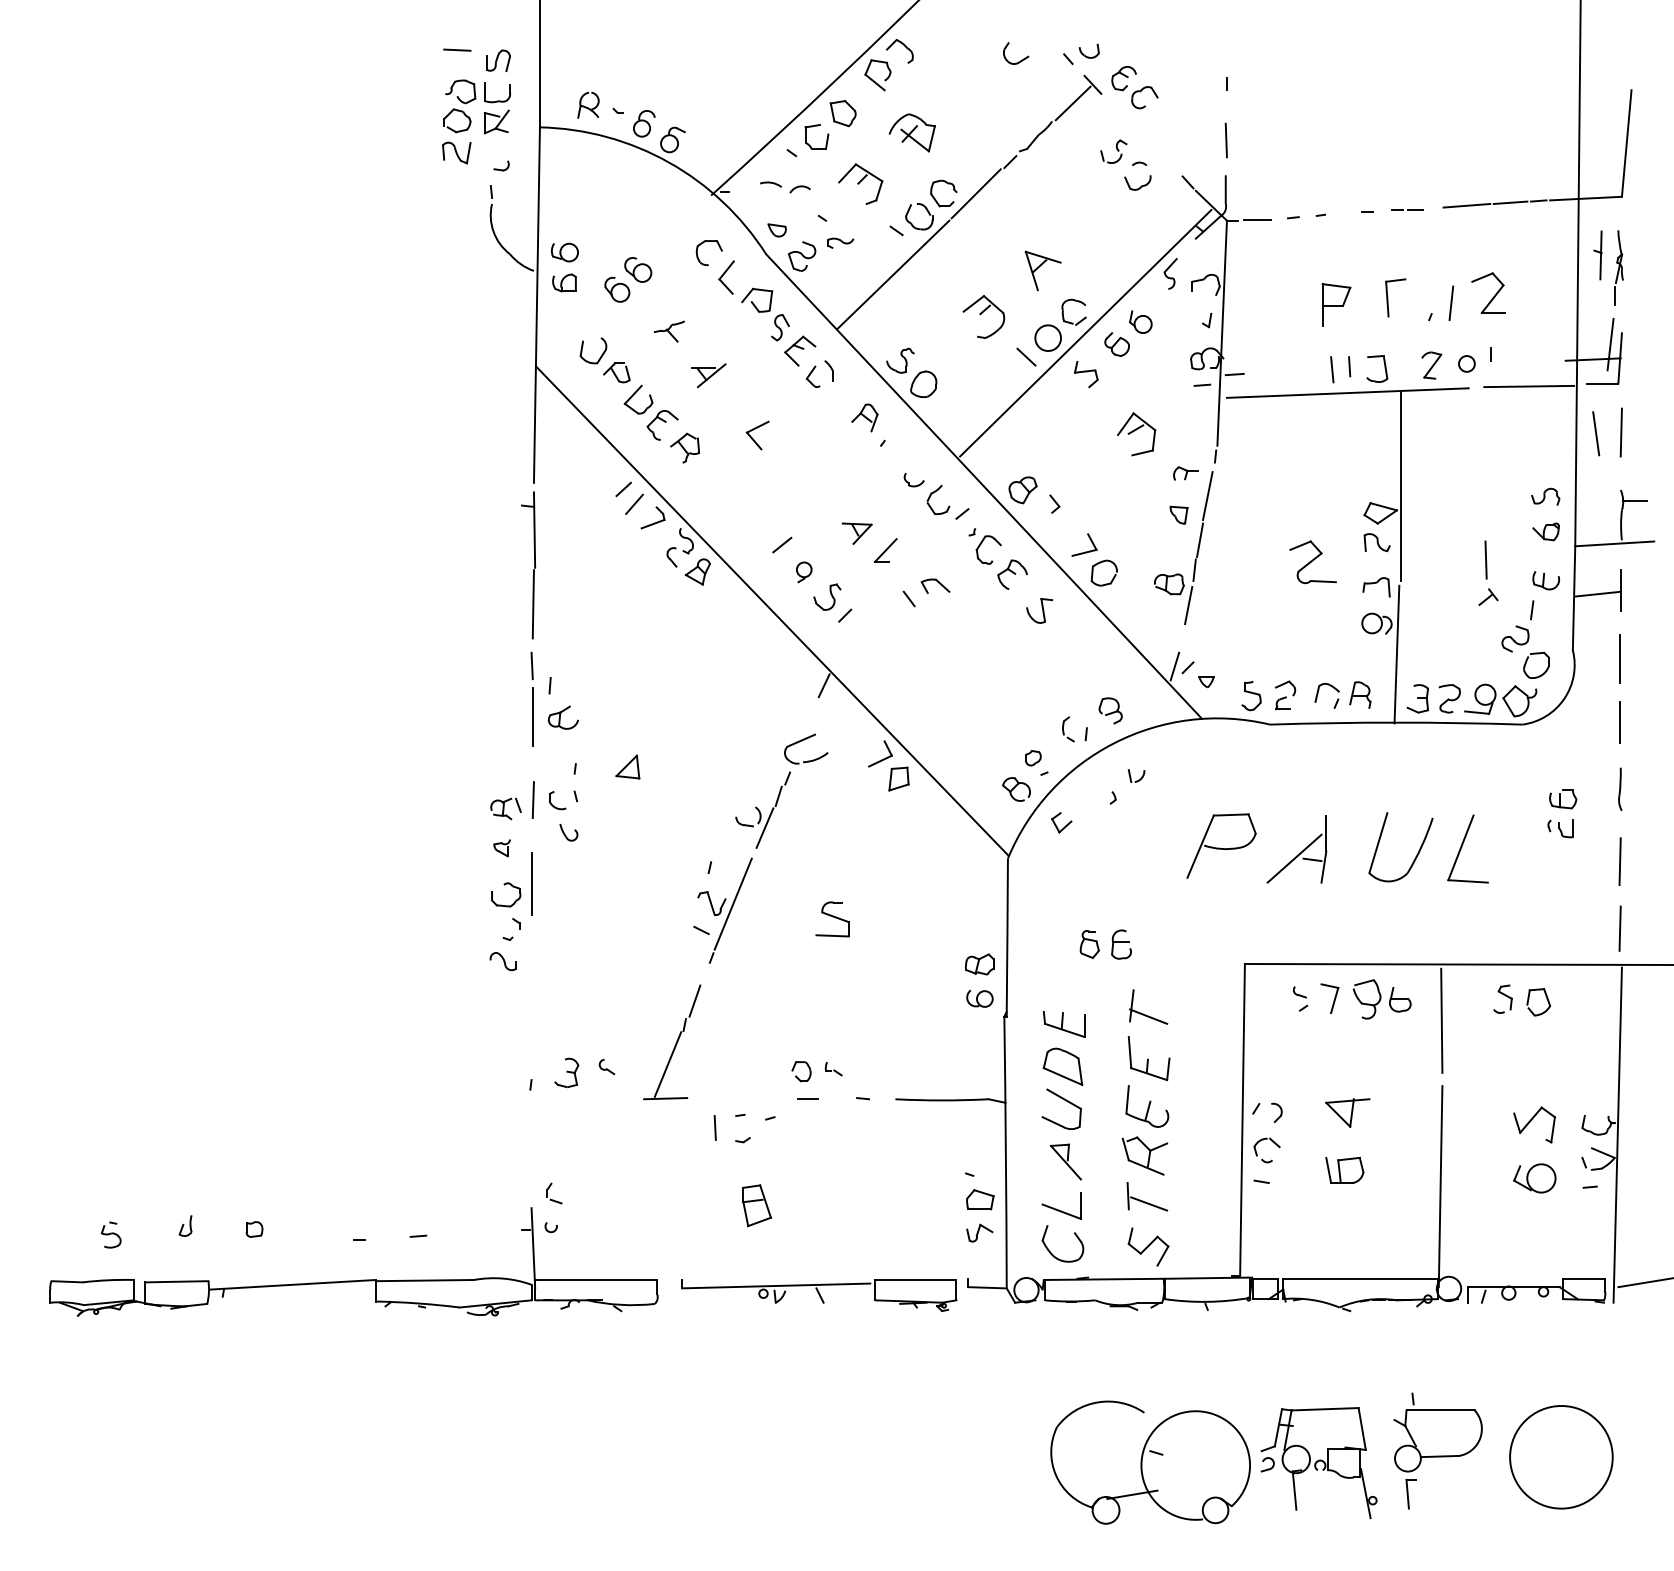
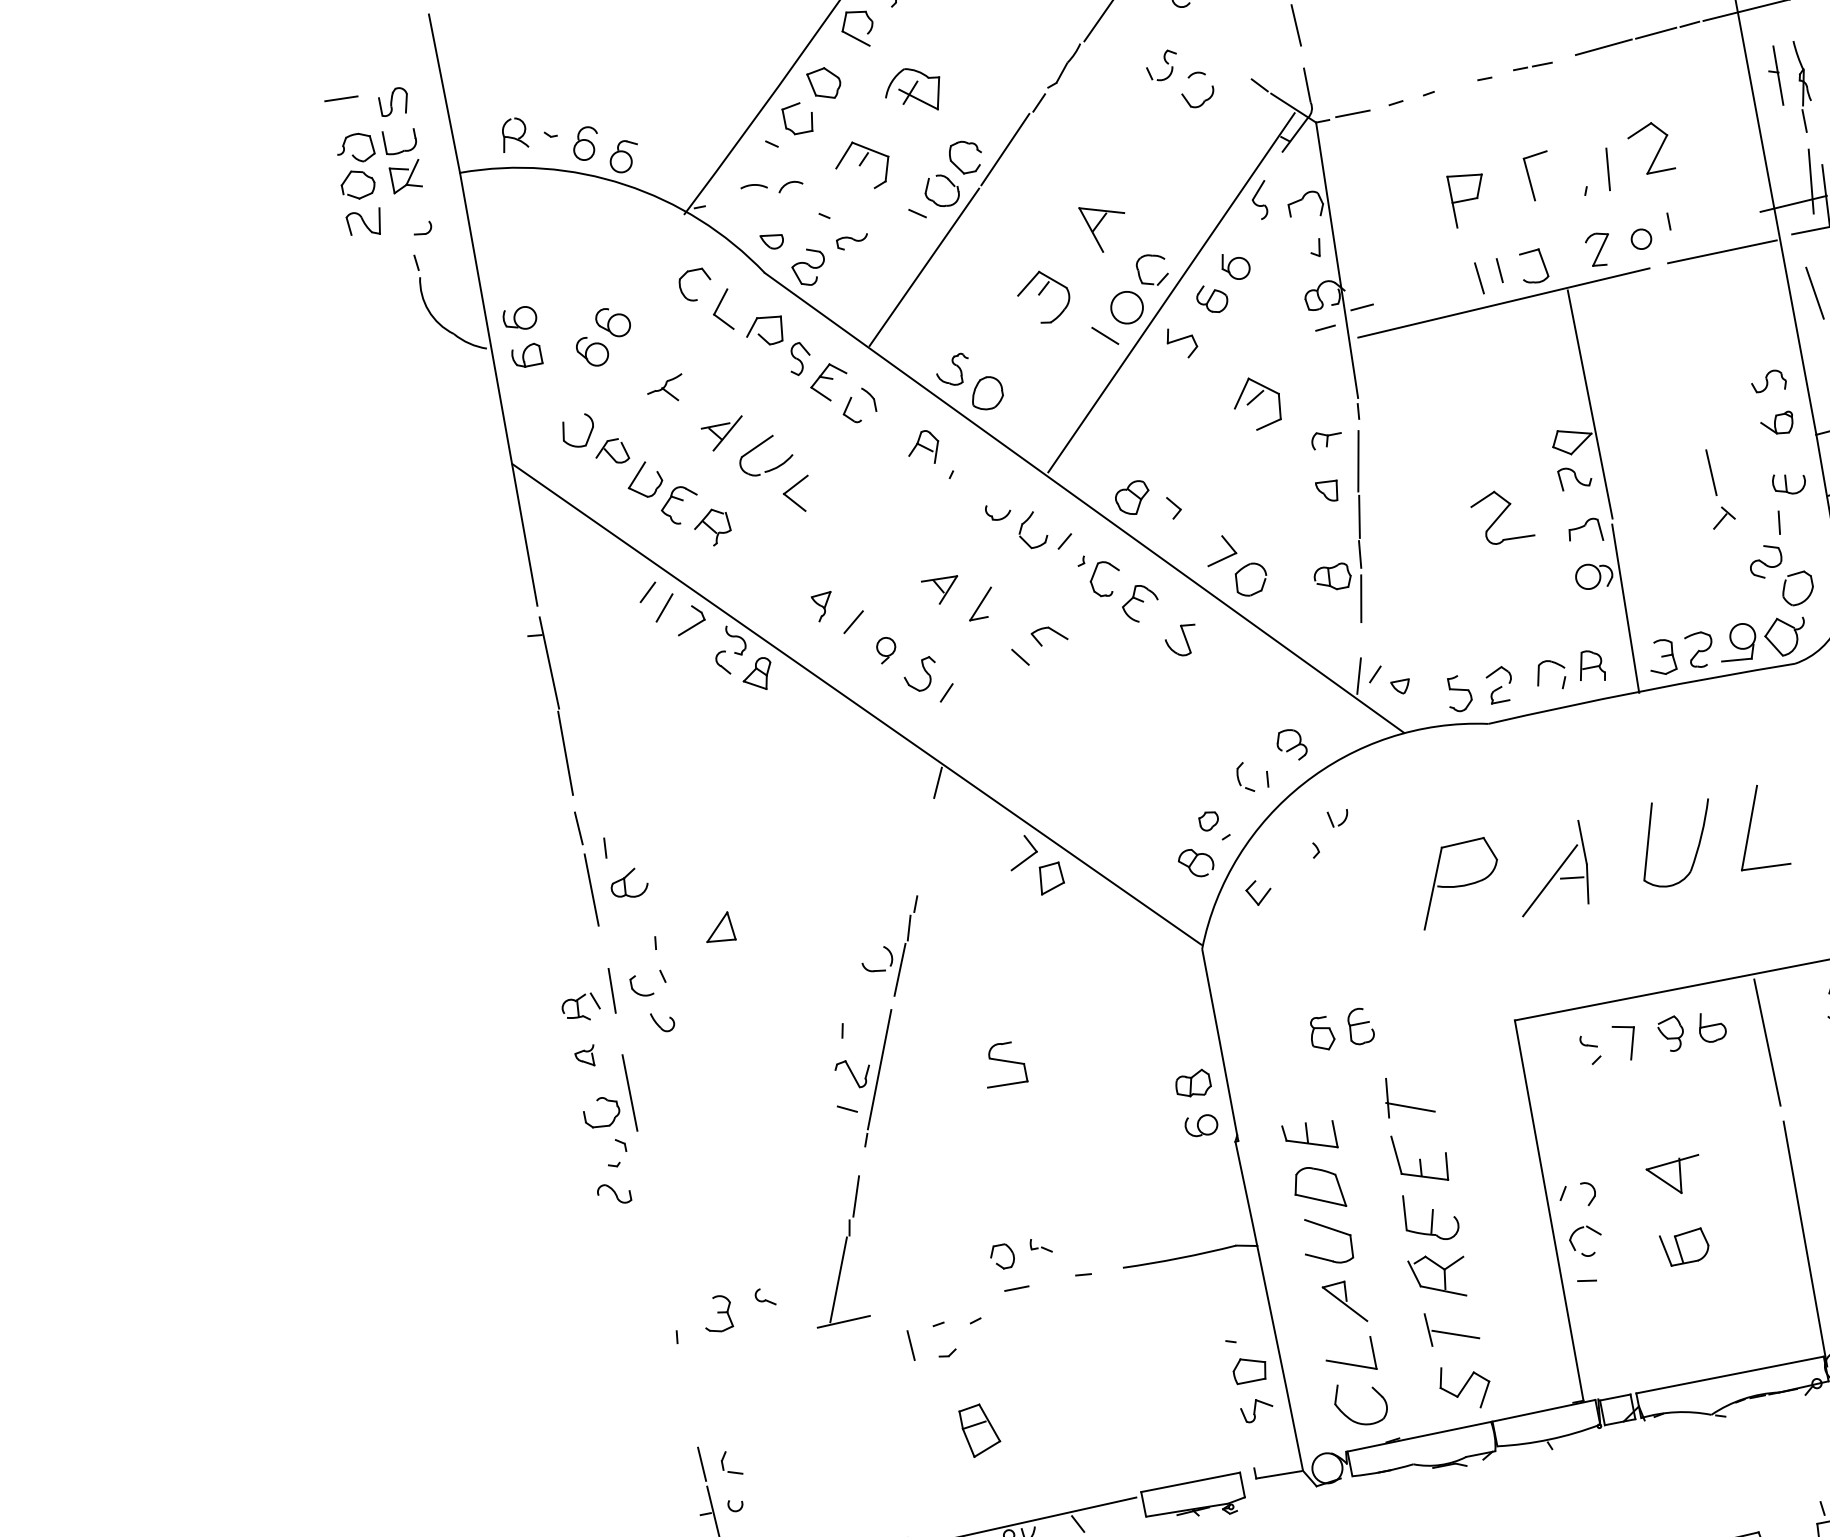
part: (760, 528) -> (823, 607), added
part: (802, 741) -> (759, 447), moved
part: (1366, 998) -> (1670, 1033), size x0.71
line: (530, 1189) -> (701, 1464), added

